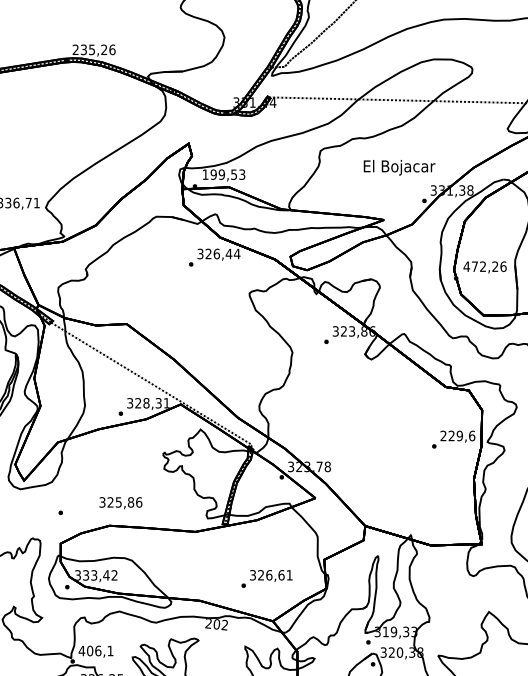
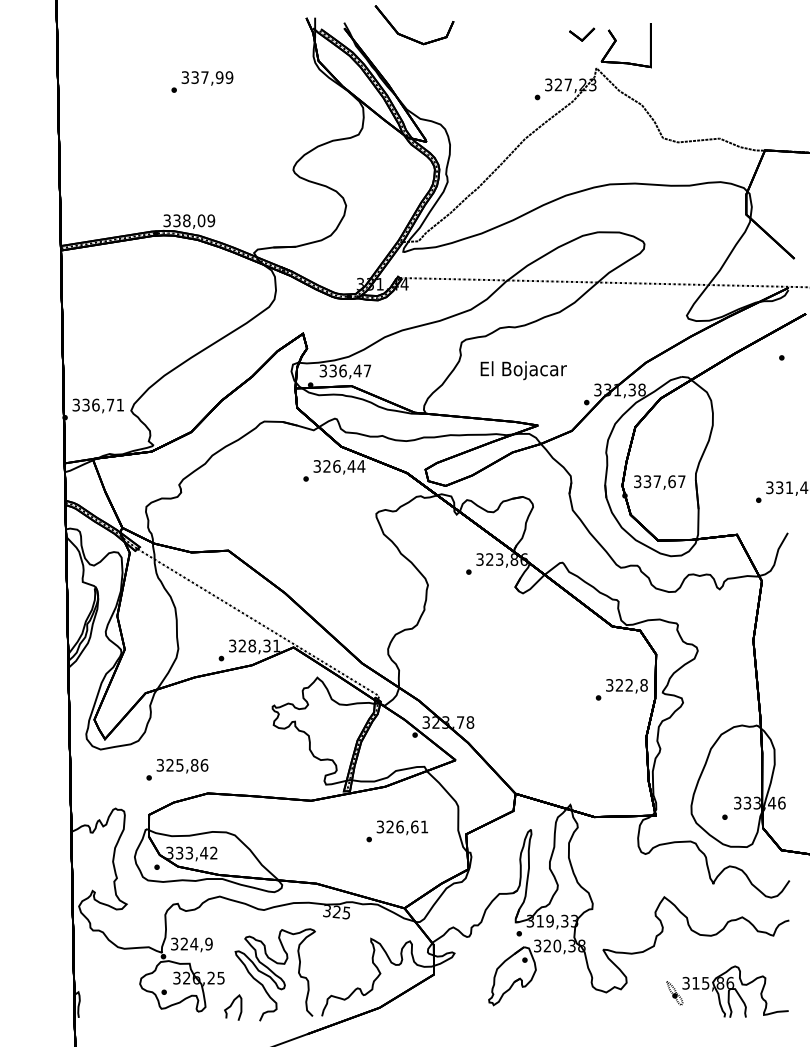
text: (94, 49) -> (189, 220), 235,26 -> 338,09
text: (399, 167) -> (523, 370), moved
text: (223, 174) -> (345, 370), 199,53 -> 336,47
text: (484, 266) -> (659, 481), 472,26 -> 337,67
text: (457, 436) -> (626, 685), 229,6 -> 322,8
text: (120, 503) -> (182, 766), moved
text: (266, 579) -> (396, 831), moved
text: (216, 624) -> (336, 912), 202 -> 325
text: (95, 650) -> (191, 943), 406,1 -> 324,9

